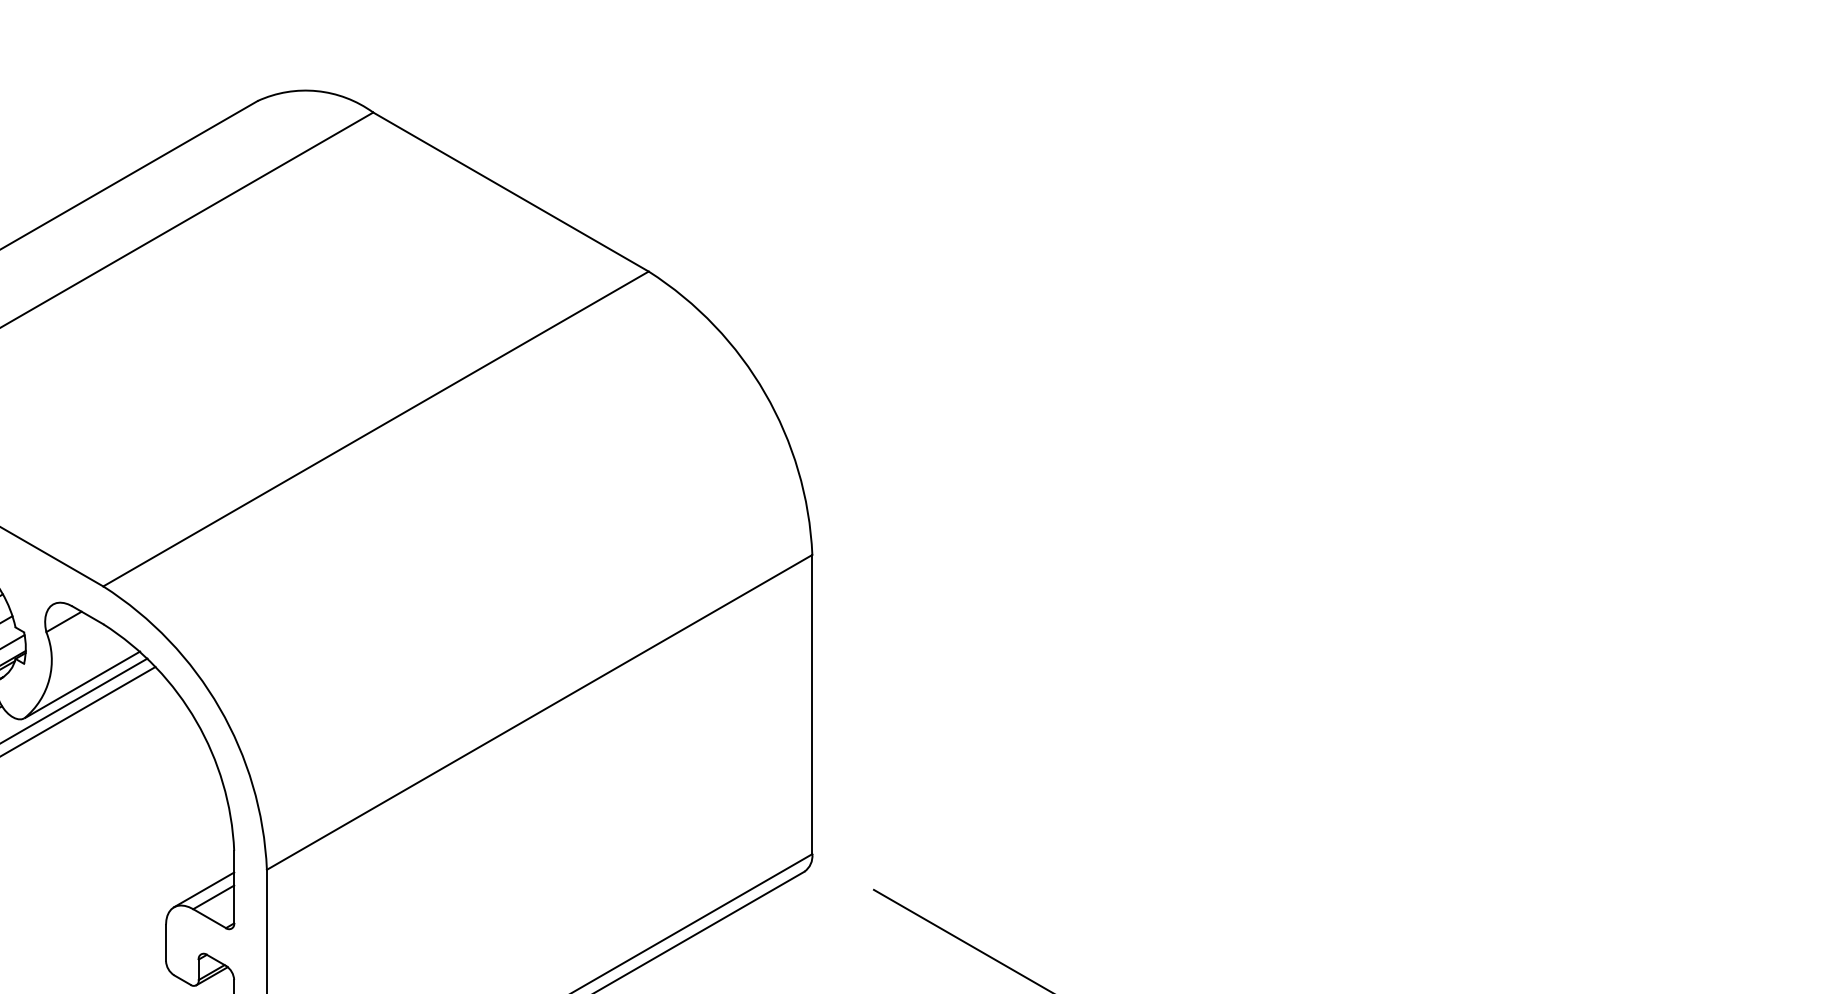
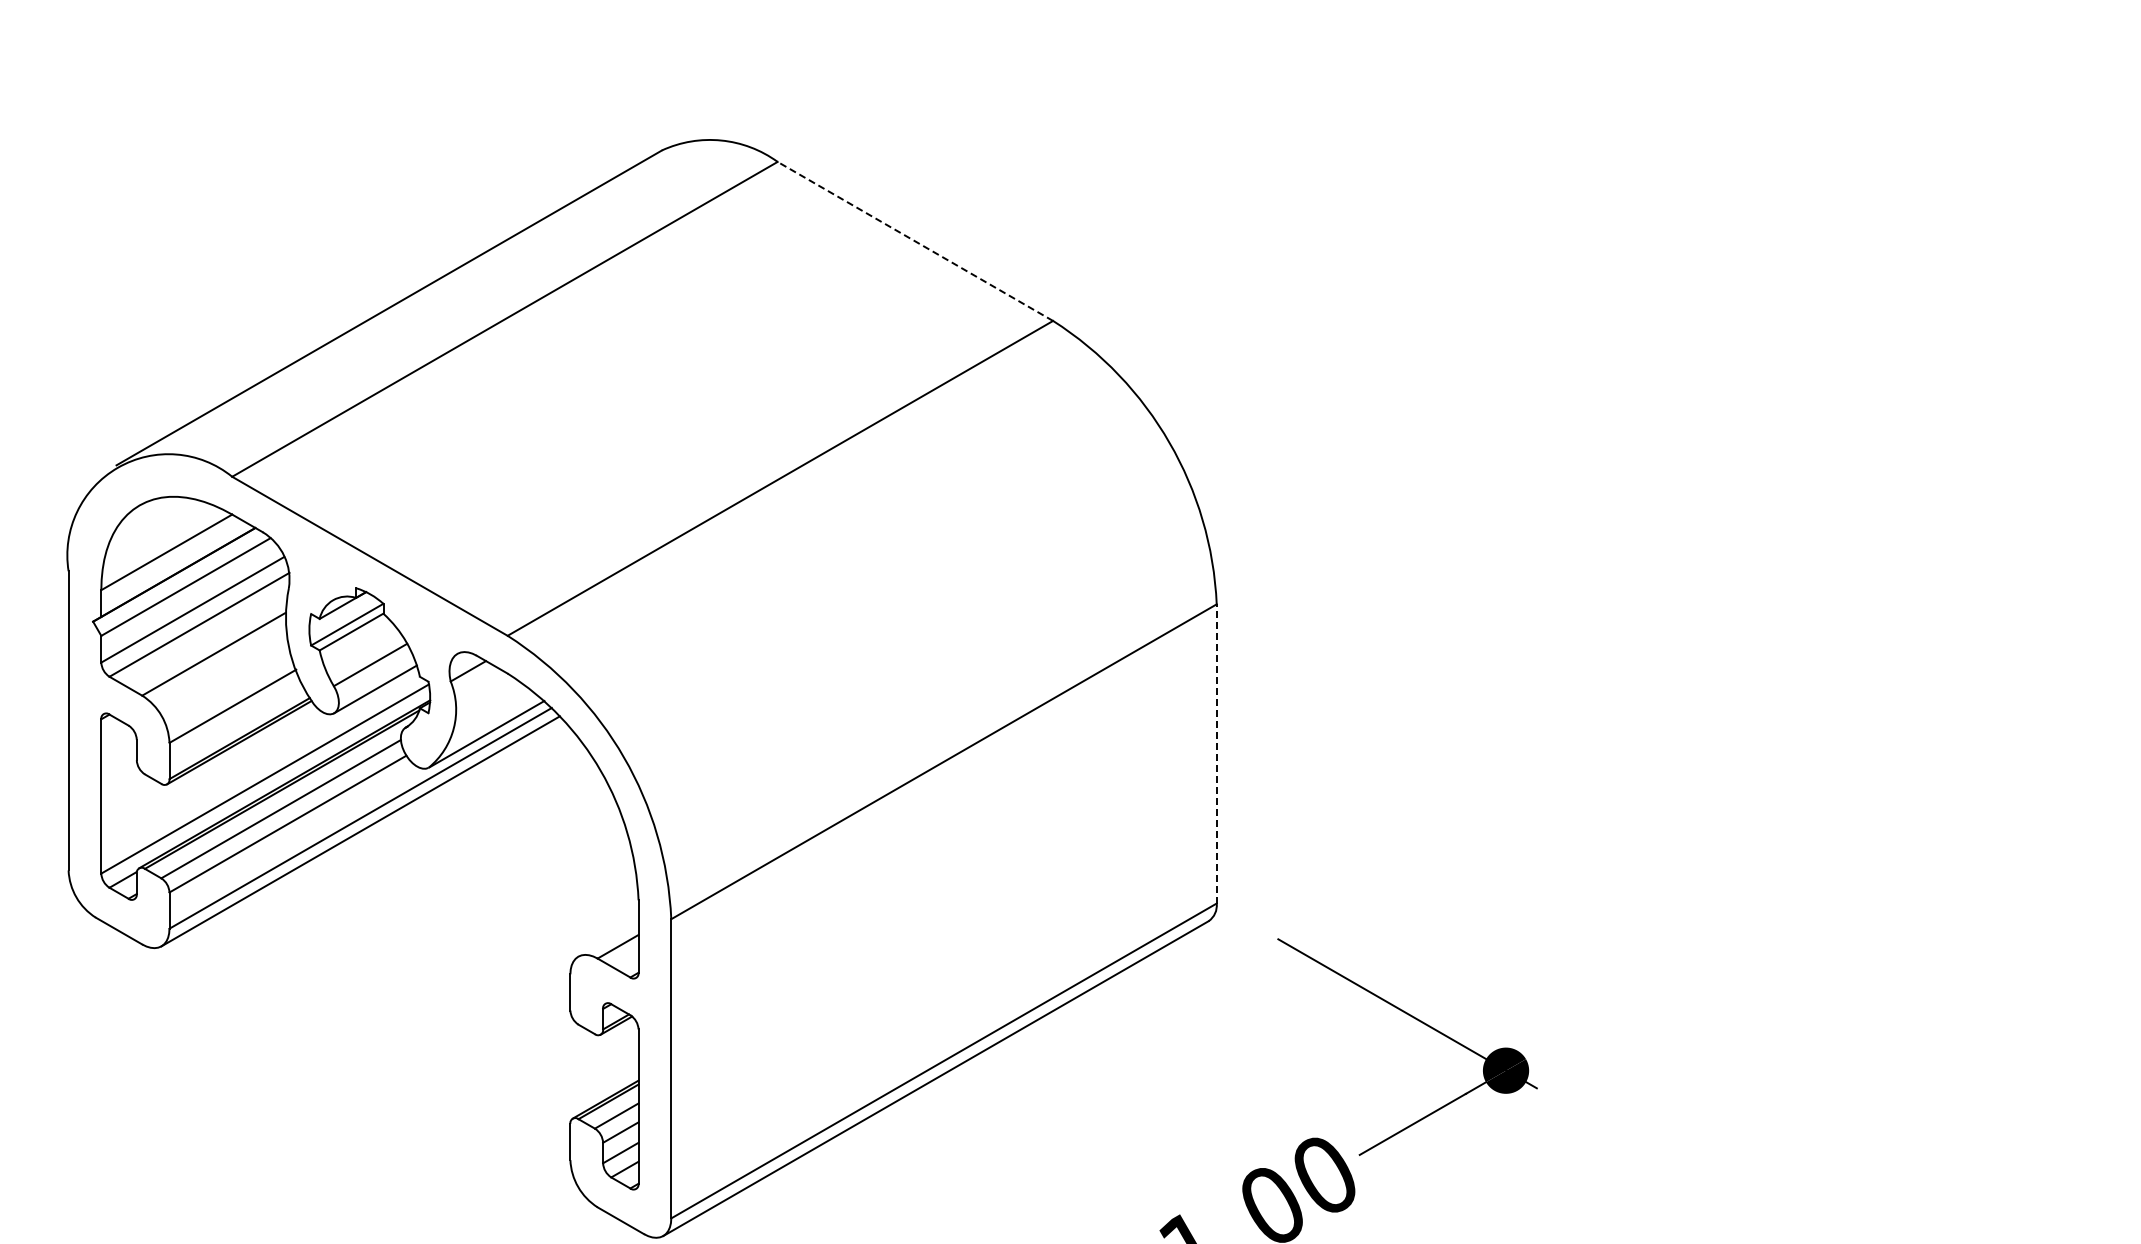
line: (510, 192) -> (914, 241), solid -> dashed
line: (812, 704) -> (1216, 753), solid -> dashed
line: (204, 889) -> (608, 938), removed

